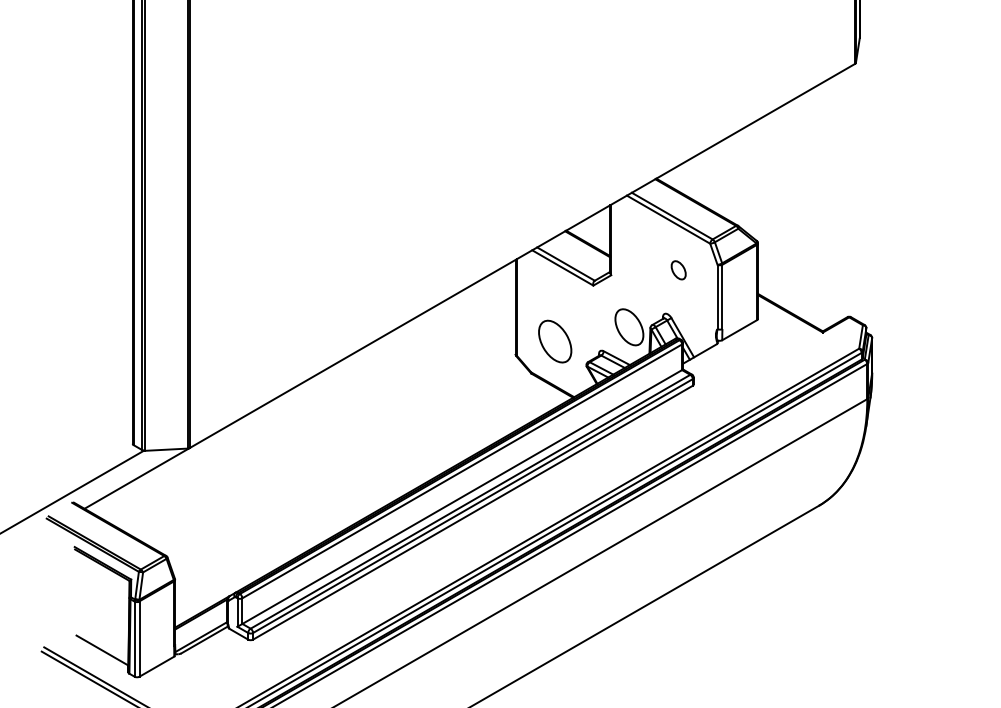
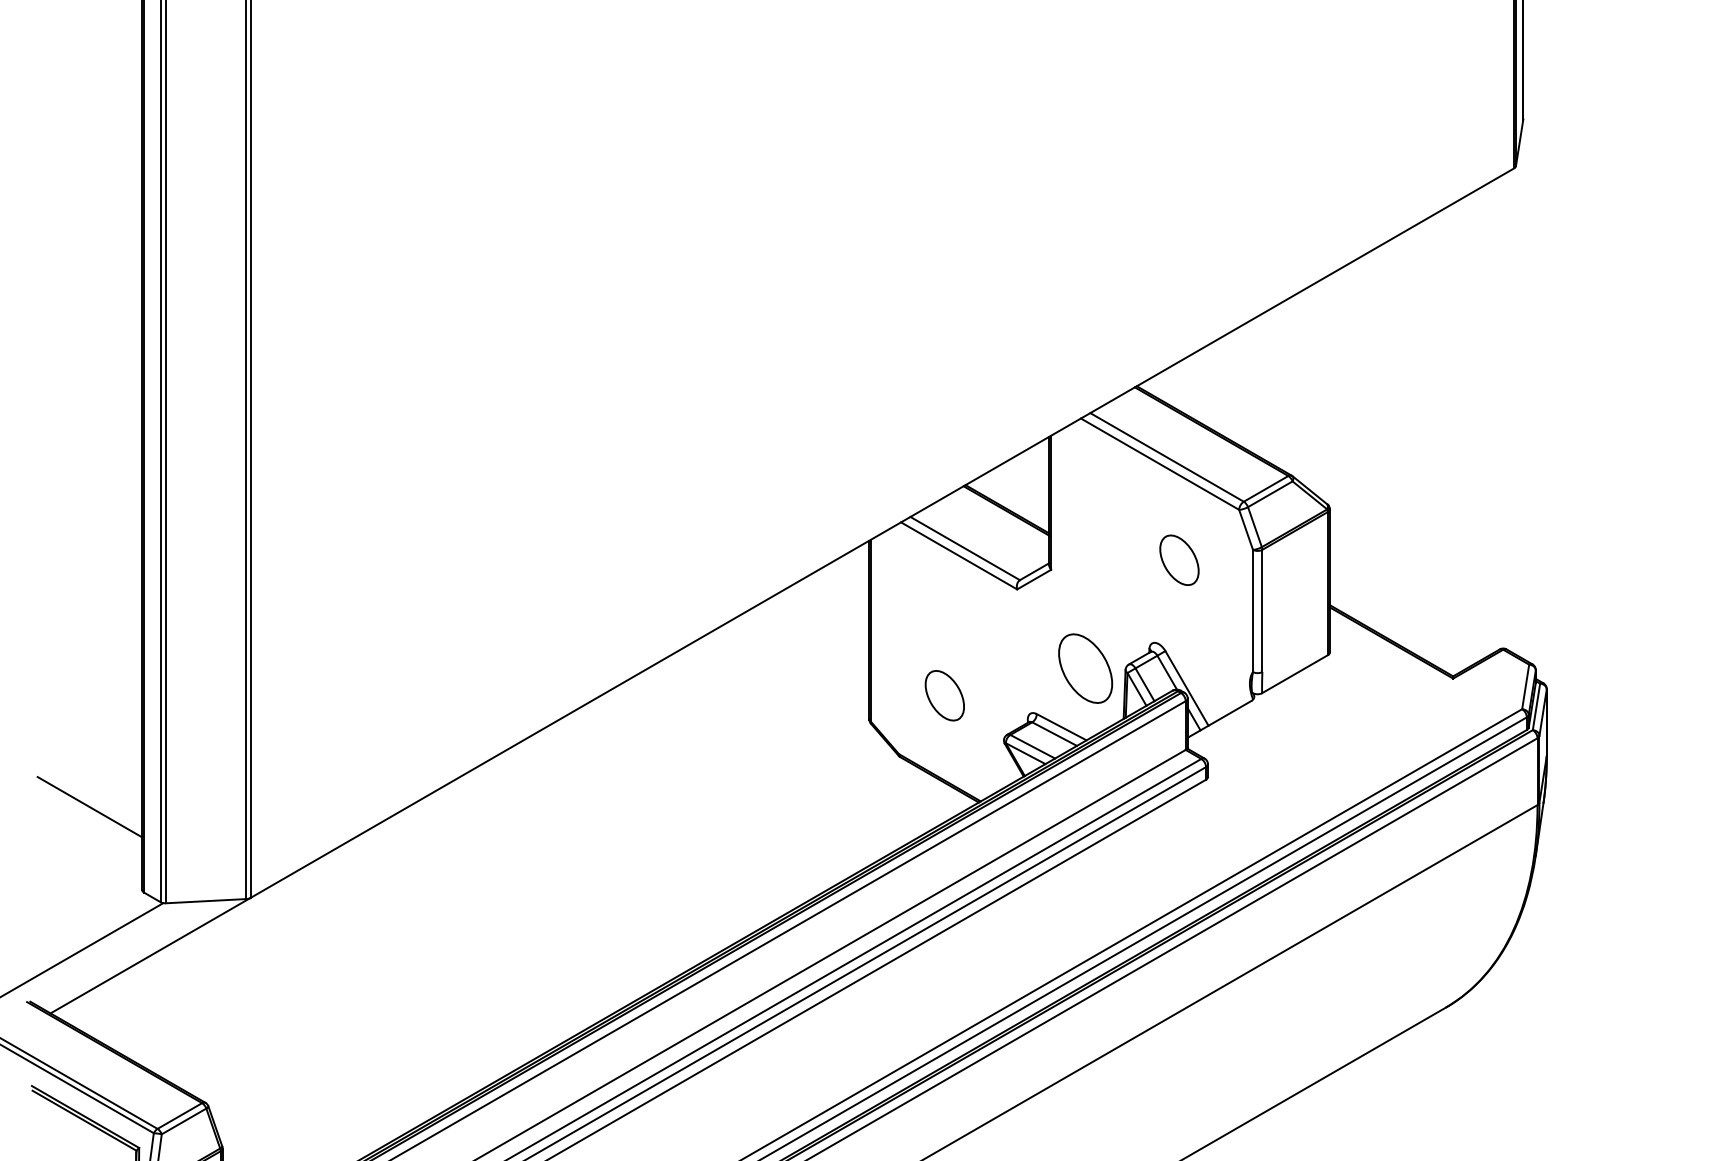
part: (678, 270) -> (1178, 560), size x1.43
part: (555, 341) -> (945, 695), size x0.62
line: (104, 400) -> (88, 807), added

